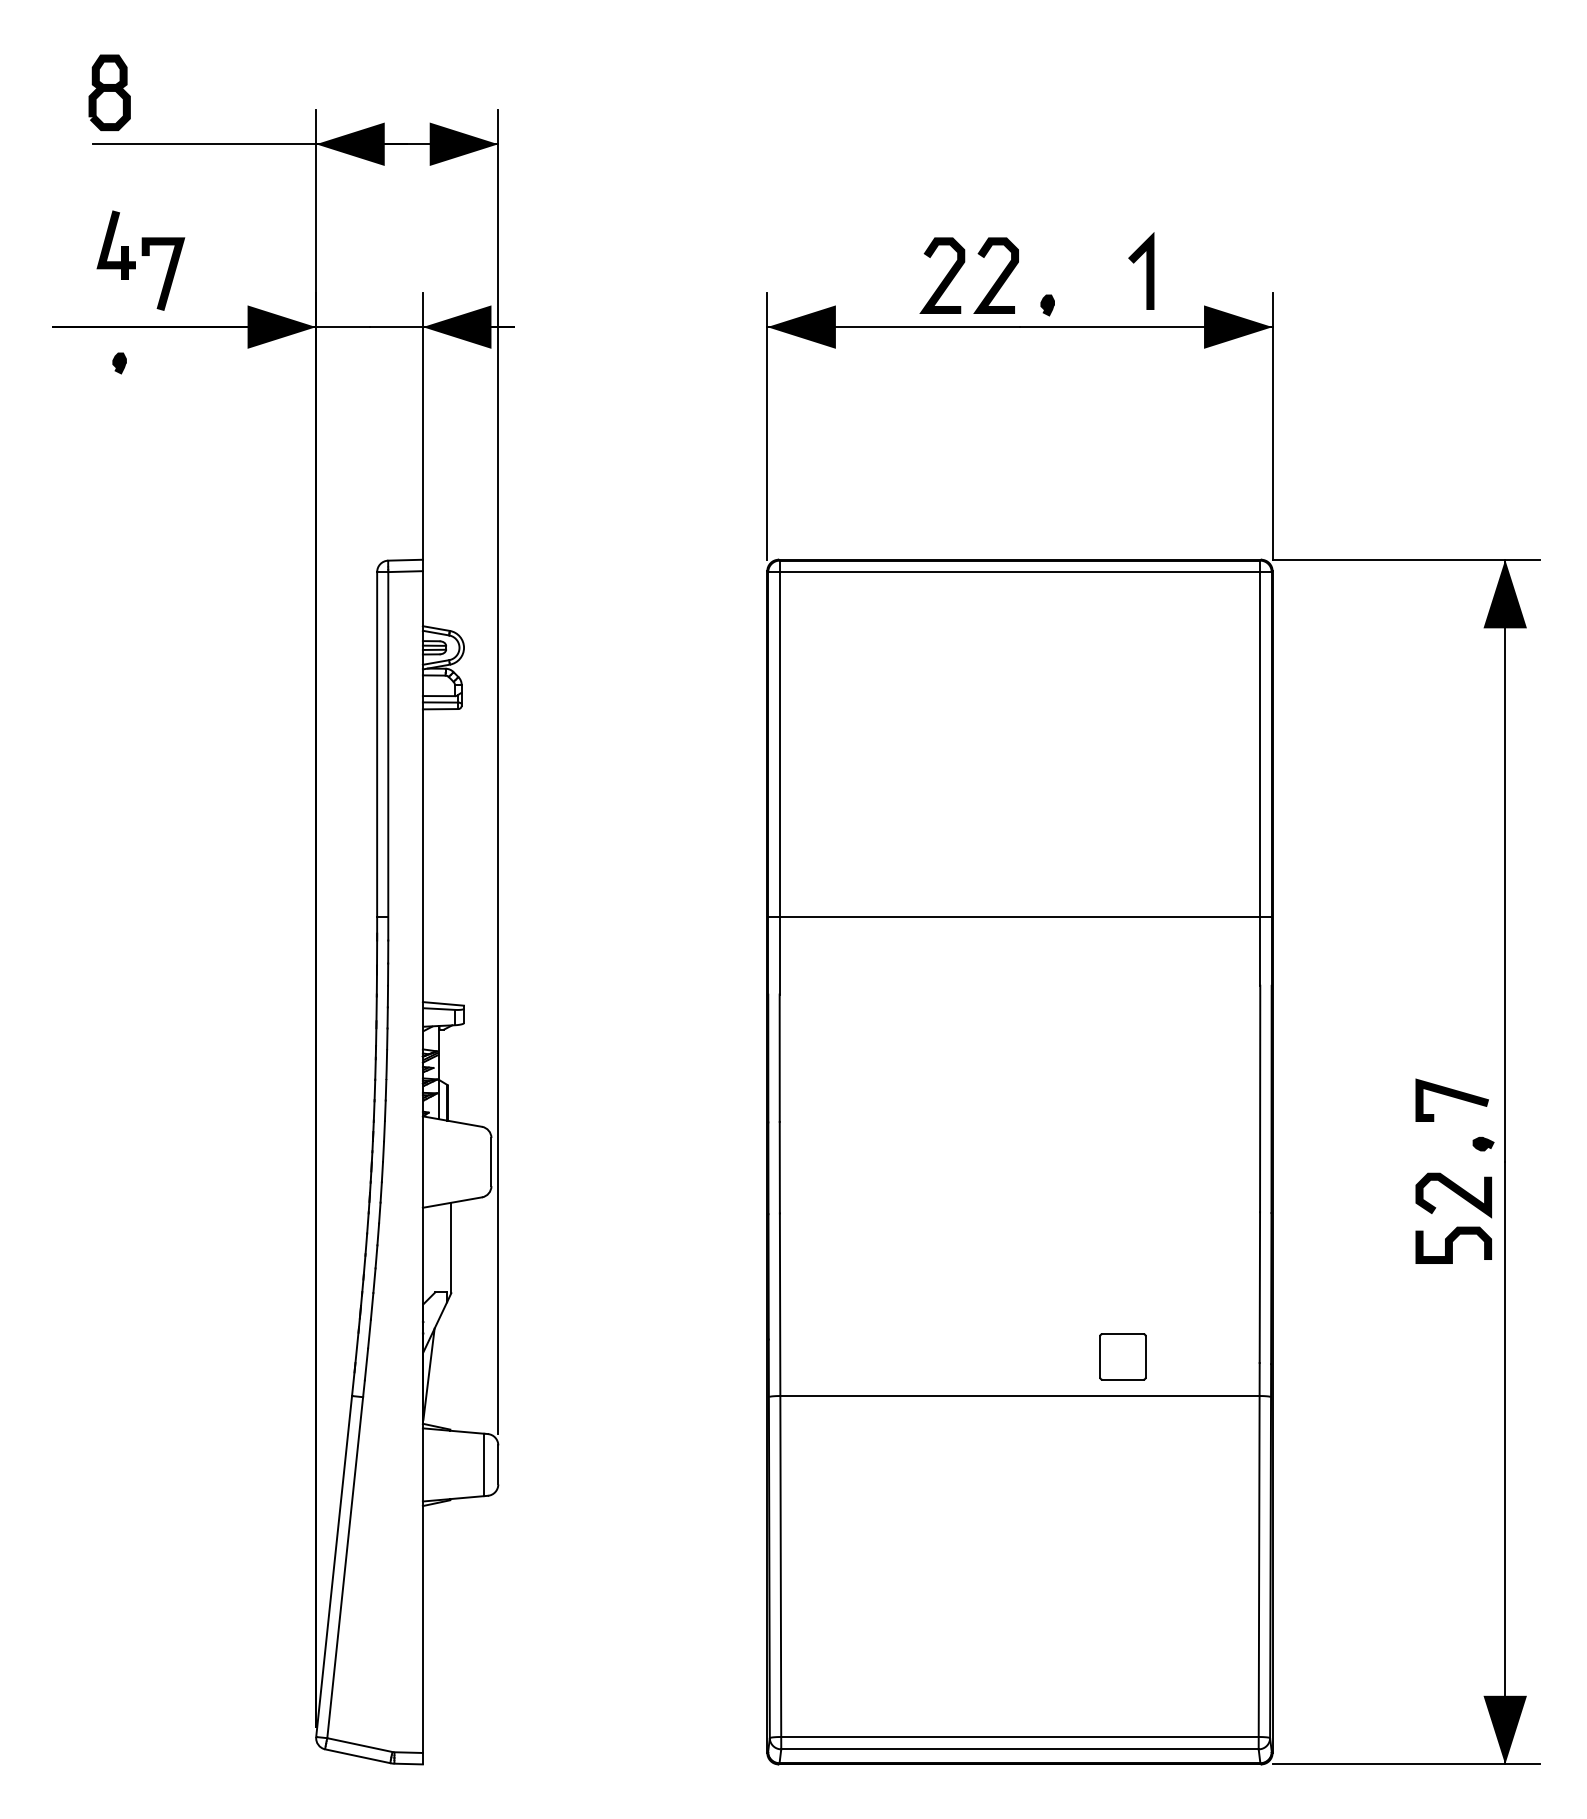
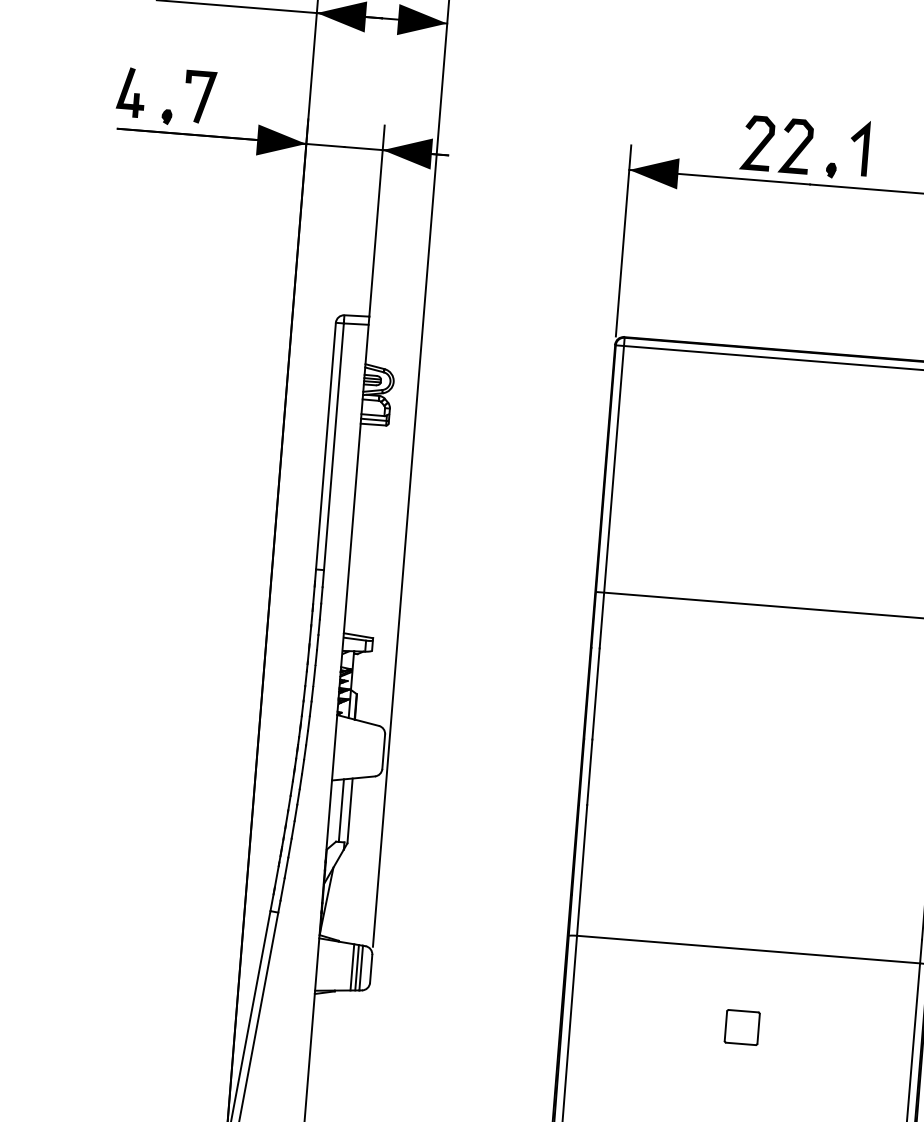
part: (115, 244) -> (130, 91), moved
line: (1146, 270) -> (863, 147), moved
part: (119, 363) -> (166, 117), moved
line: (439, 1248) -> (341, 810), added
part: (1122, 1356) -> (741, 1027), moved
line: (472, 1464) -> (352, 967), added
line: (478, 1464) -> (357, 967), added

